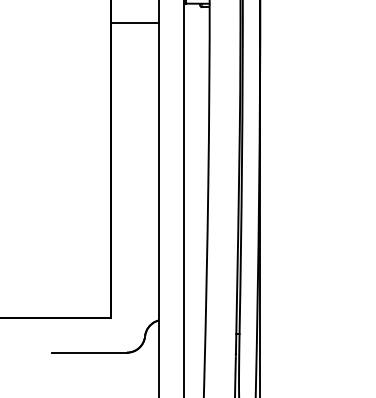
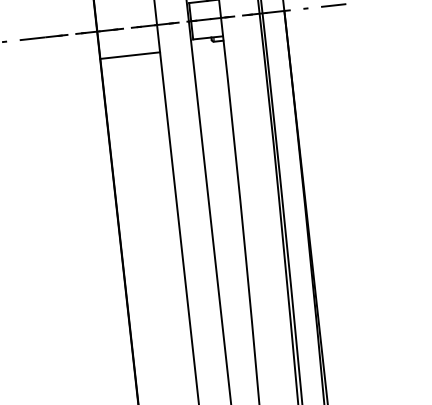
line: (134, 22) -> (130, 55), moved

